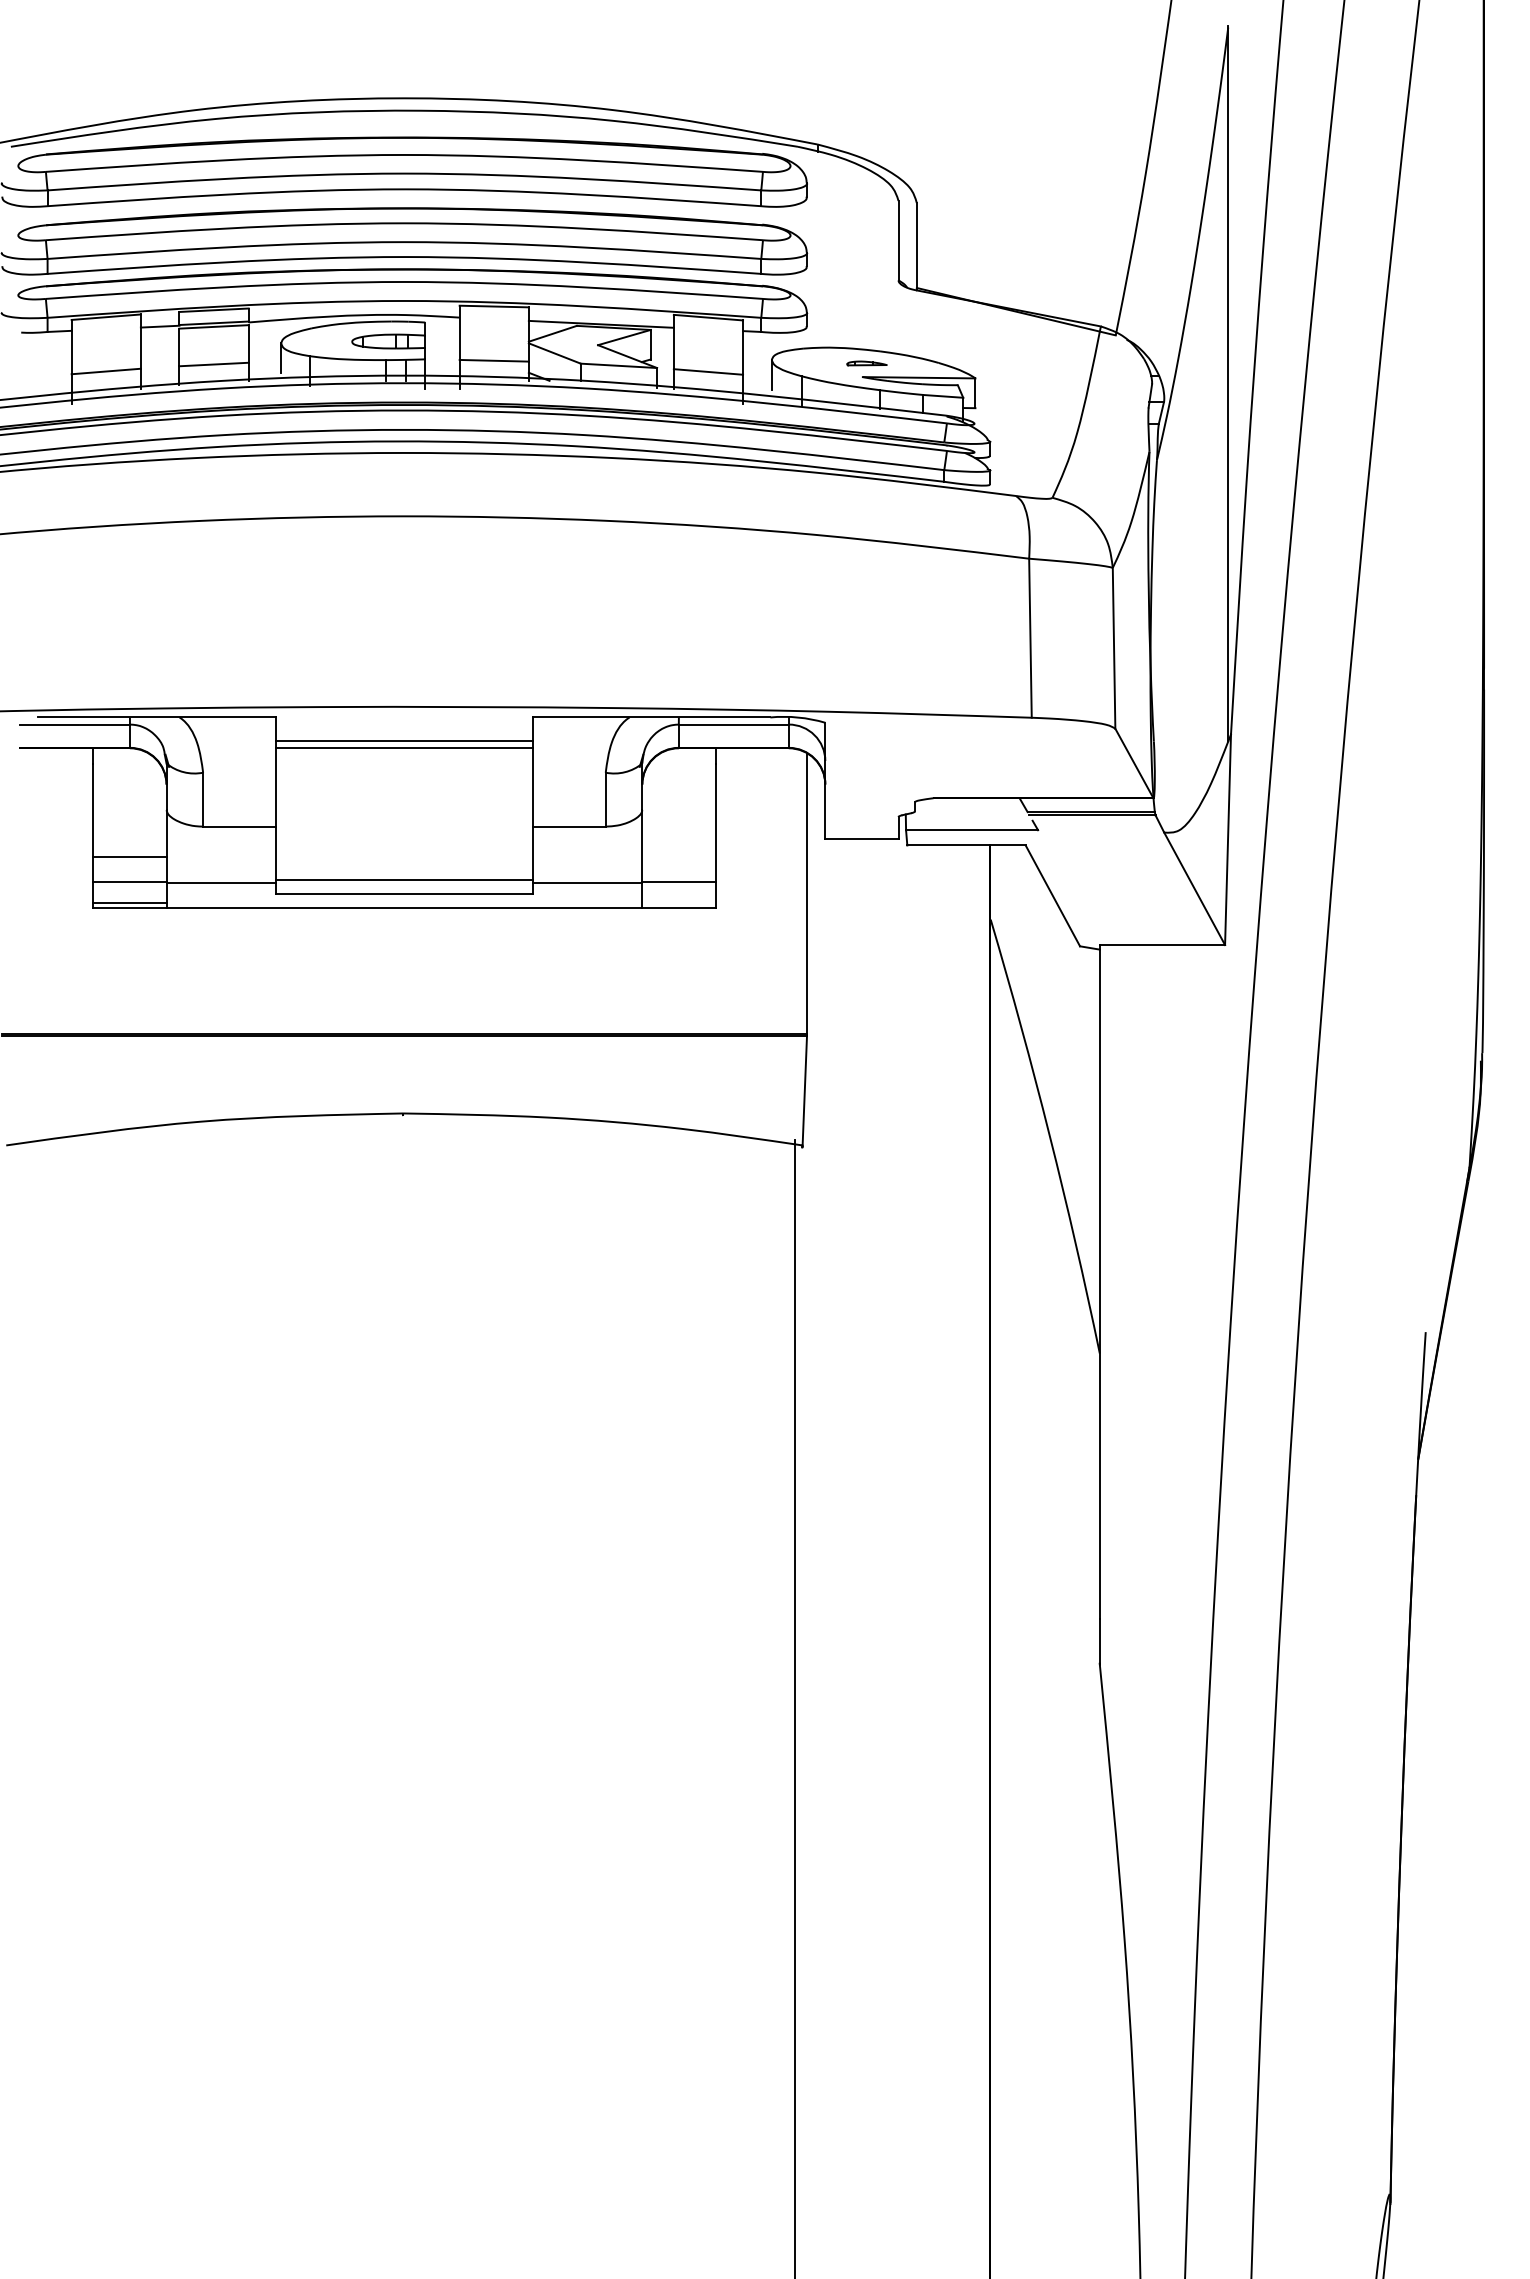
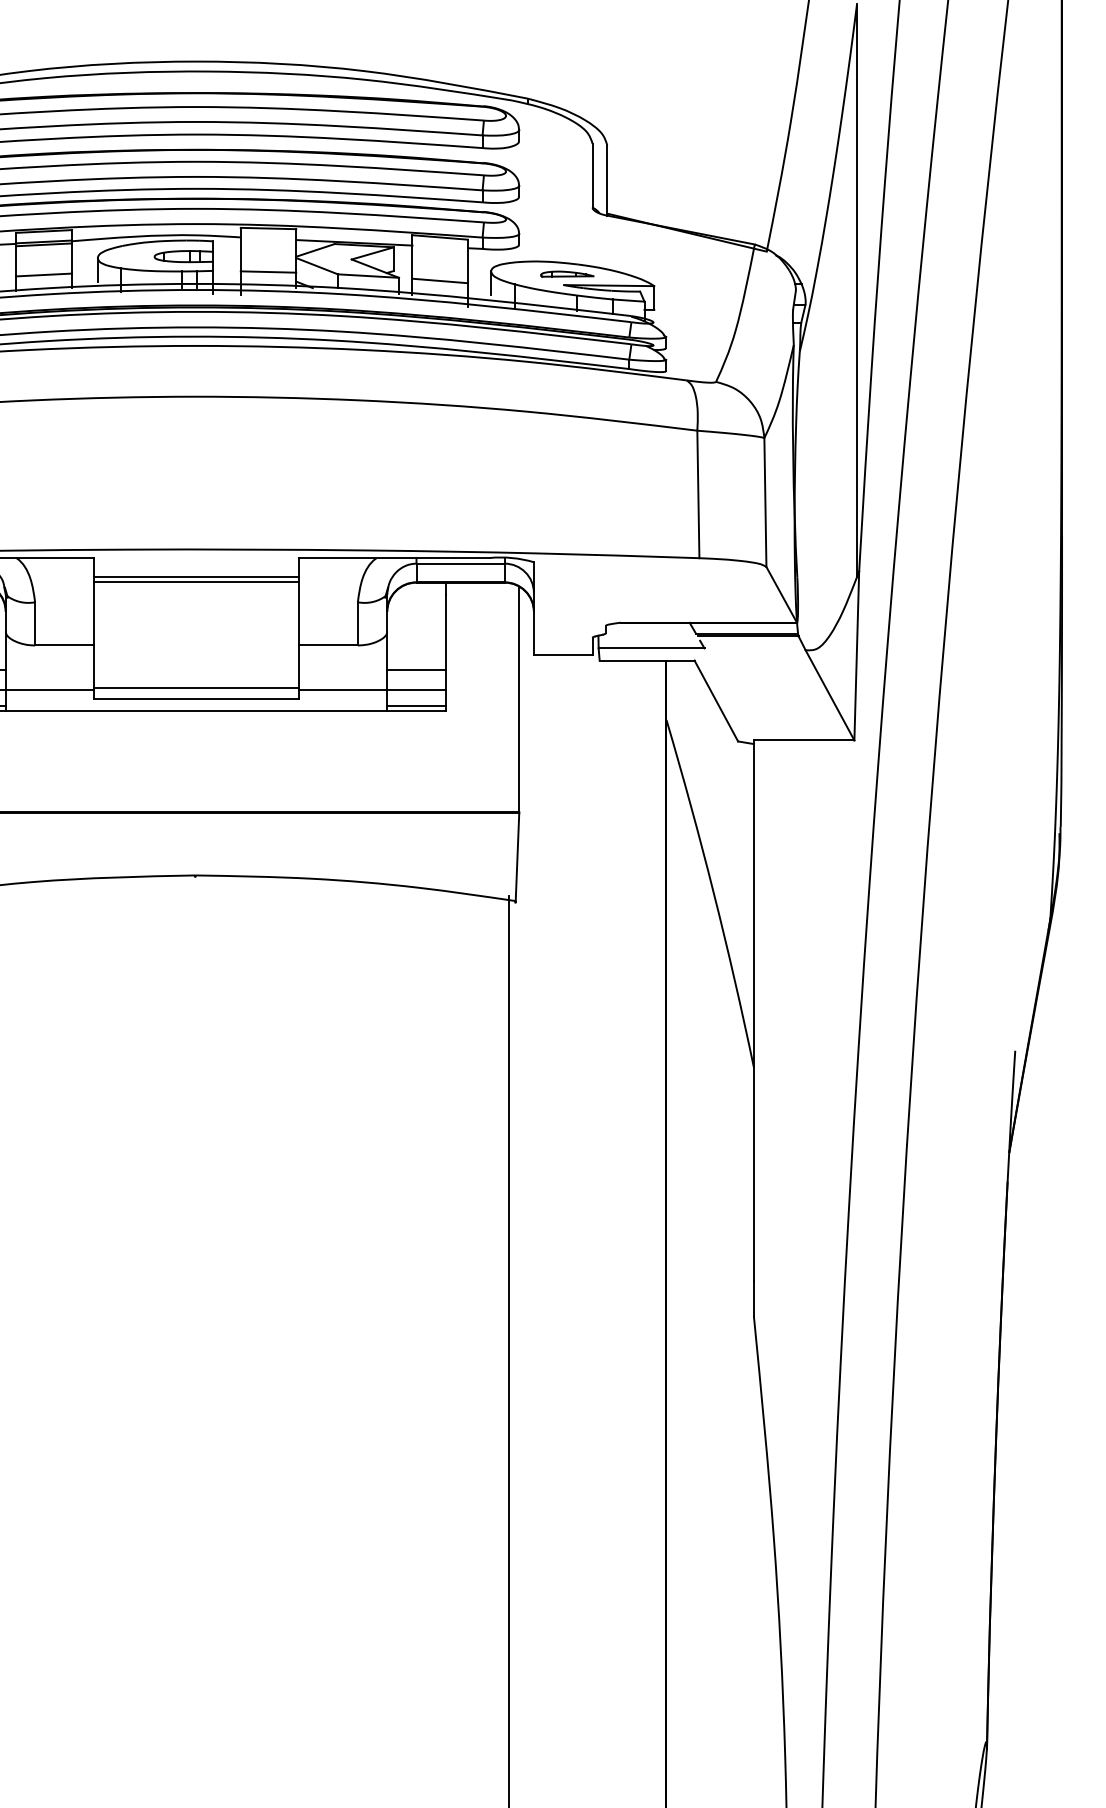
part: (866, 363) -> (566, 274), size x1.67
line: (678, 856) -> (416, 669), added
line: (678, 902) -> (416, 706), added

